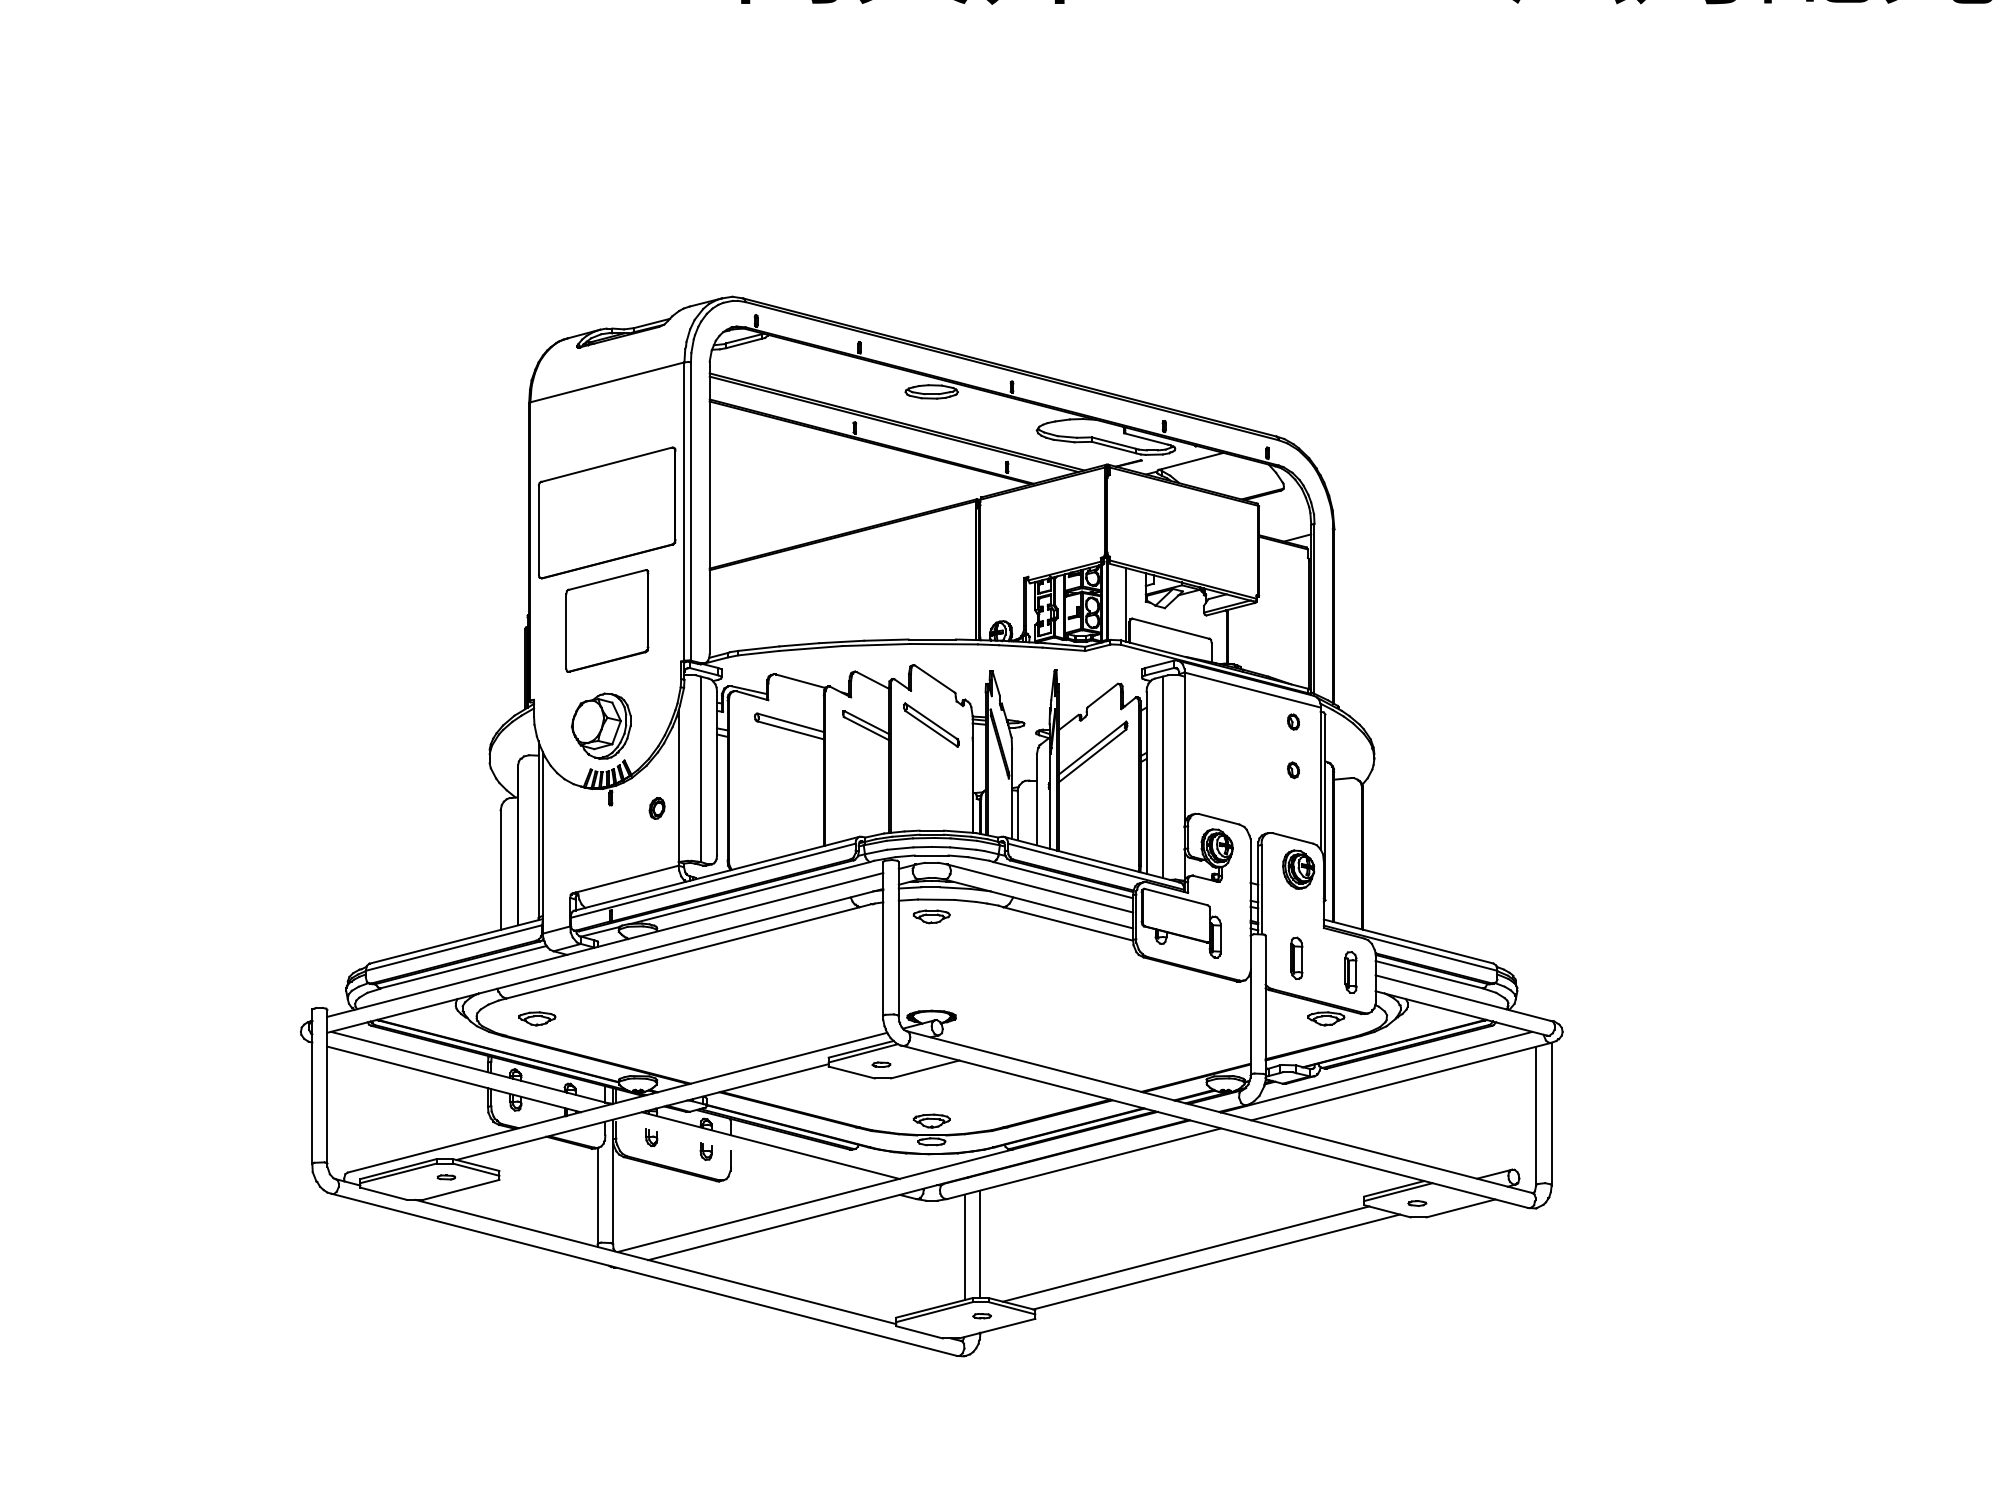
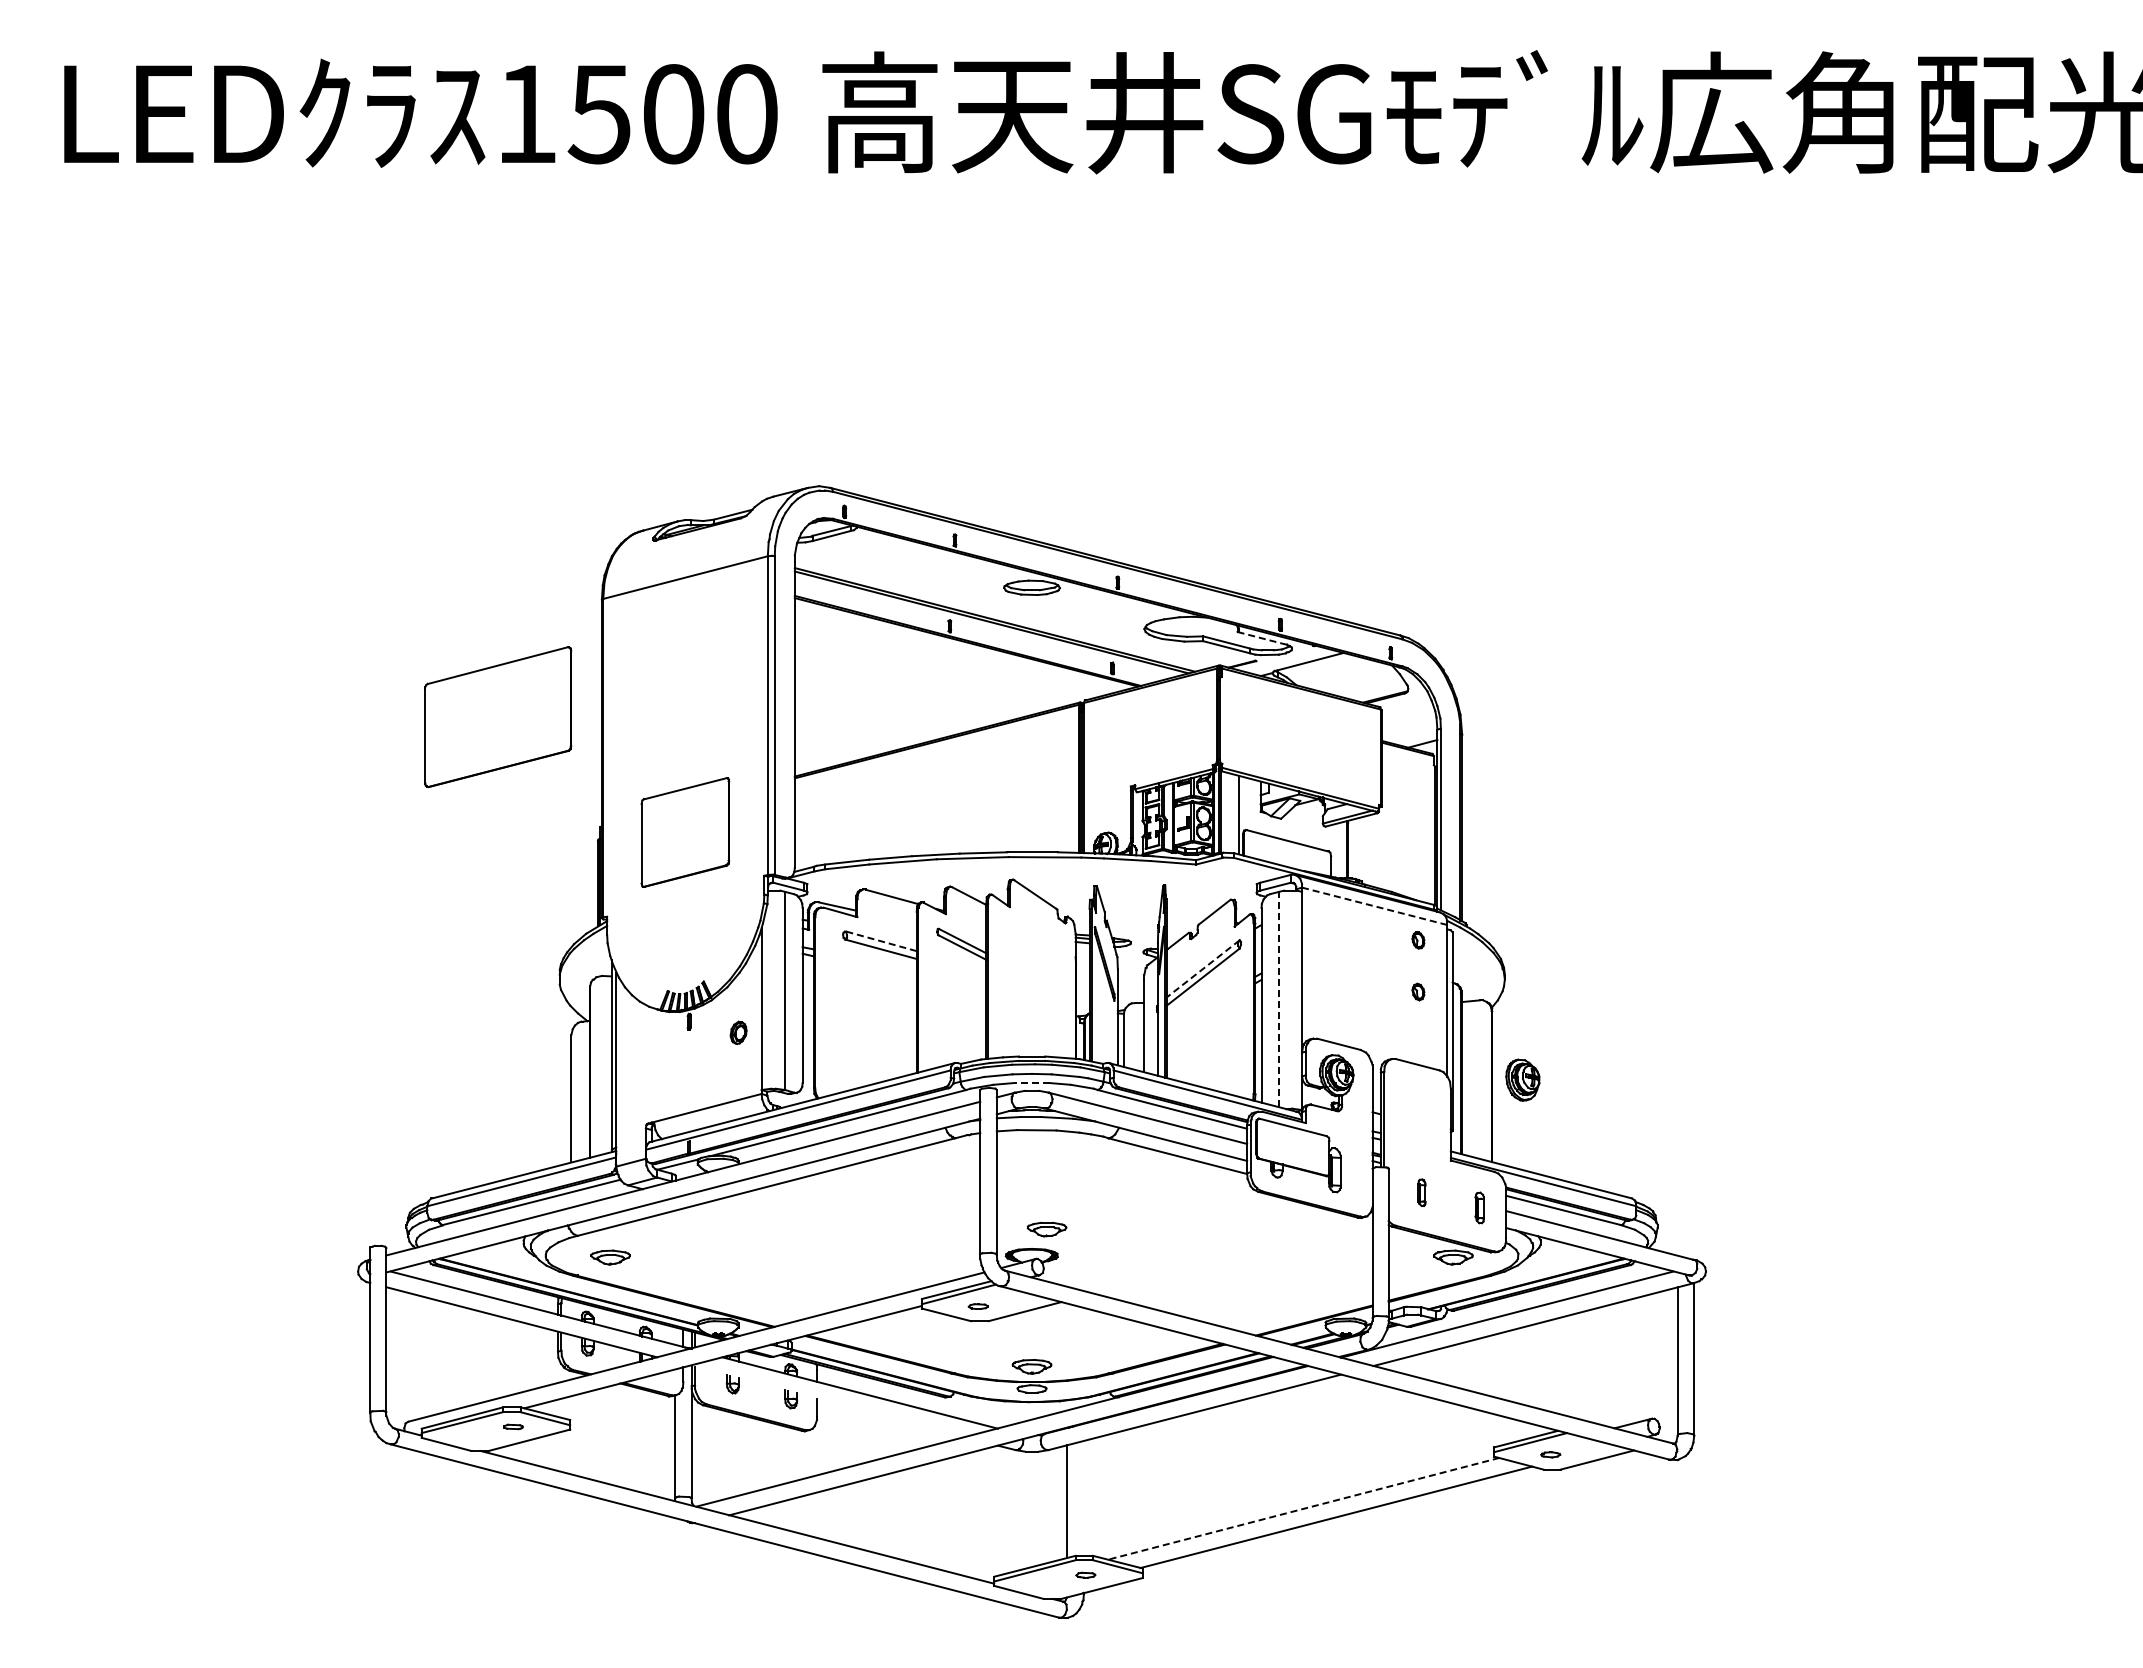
line: (1146, 439) -> (1261, 638), solid -> dashed
part: (607, 512) -> (498, 716), moved
line: (1253, 690) -> (1375, 906), solid -> dashed
line: (790, 722) -> (881, 941), solid -> dashed
part: (931, 724) -> (1031, 943), removed
part: (600, 725) -> (678, 944), removed
line: (1092, 748) -> (1203, 968), solid -> dashed
line: (1162, 777) -> (1278, 999), solid -> dashed
line: (931, 855) -> (1031, 1083), solid -> dashed
part: (1298, 869) -> (1522, 1079), moved
part: (931, 916) -> (1046, 1229), moved
part: (1296, 957) -> (1421, 1192), size x0.6
part: (1350, 972) -> (1479, 1207), size x0.7
line: (979, 1243) -> (1083, 1497), removed
line: (1185, 1253) -> (1303, 1508), solid -> dashed

